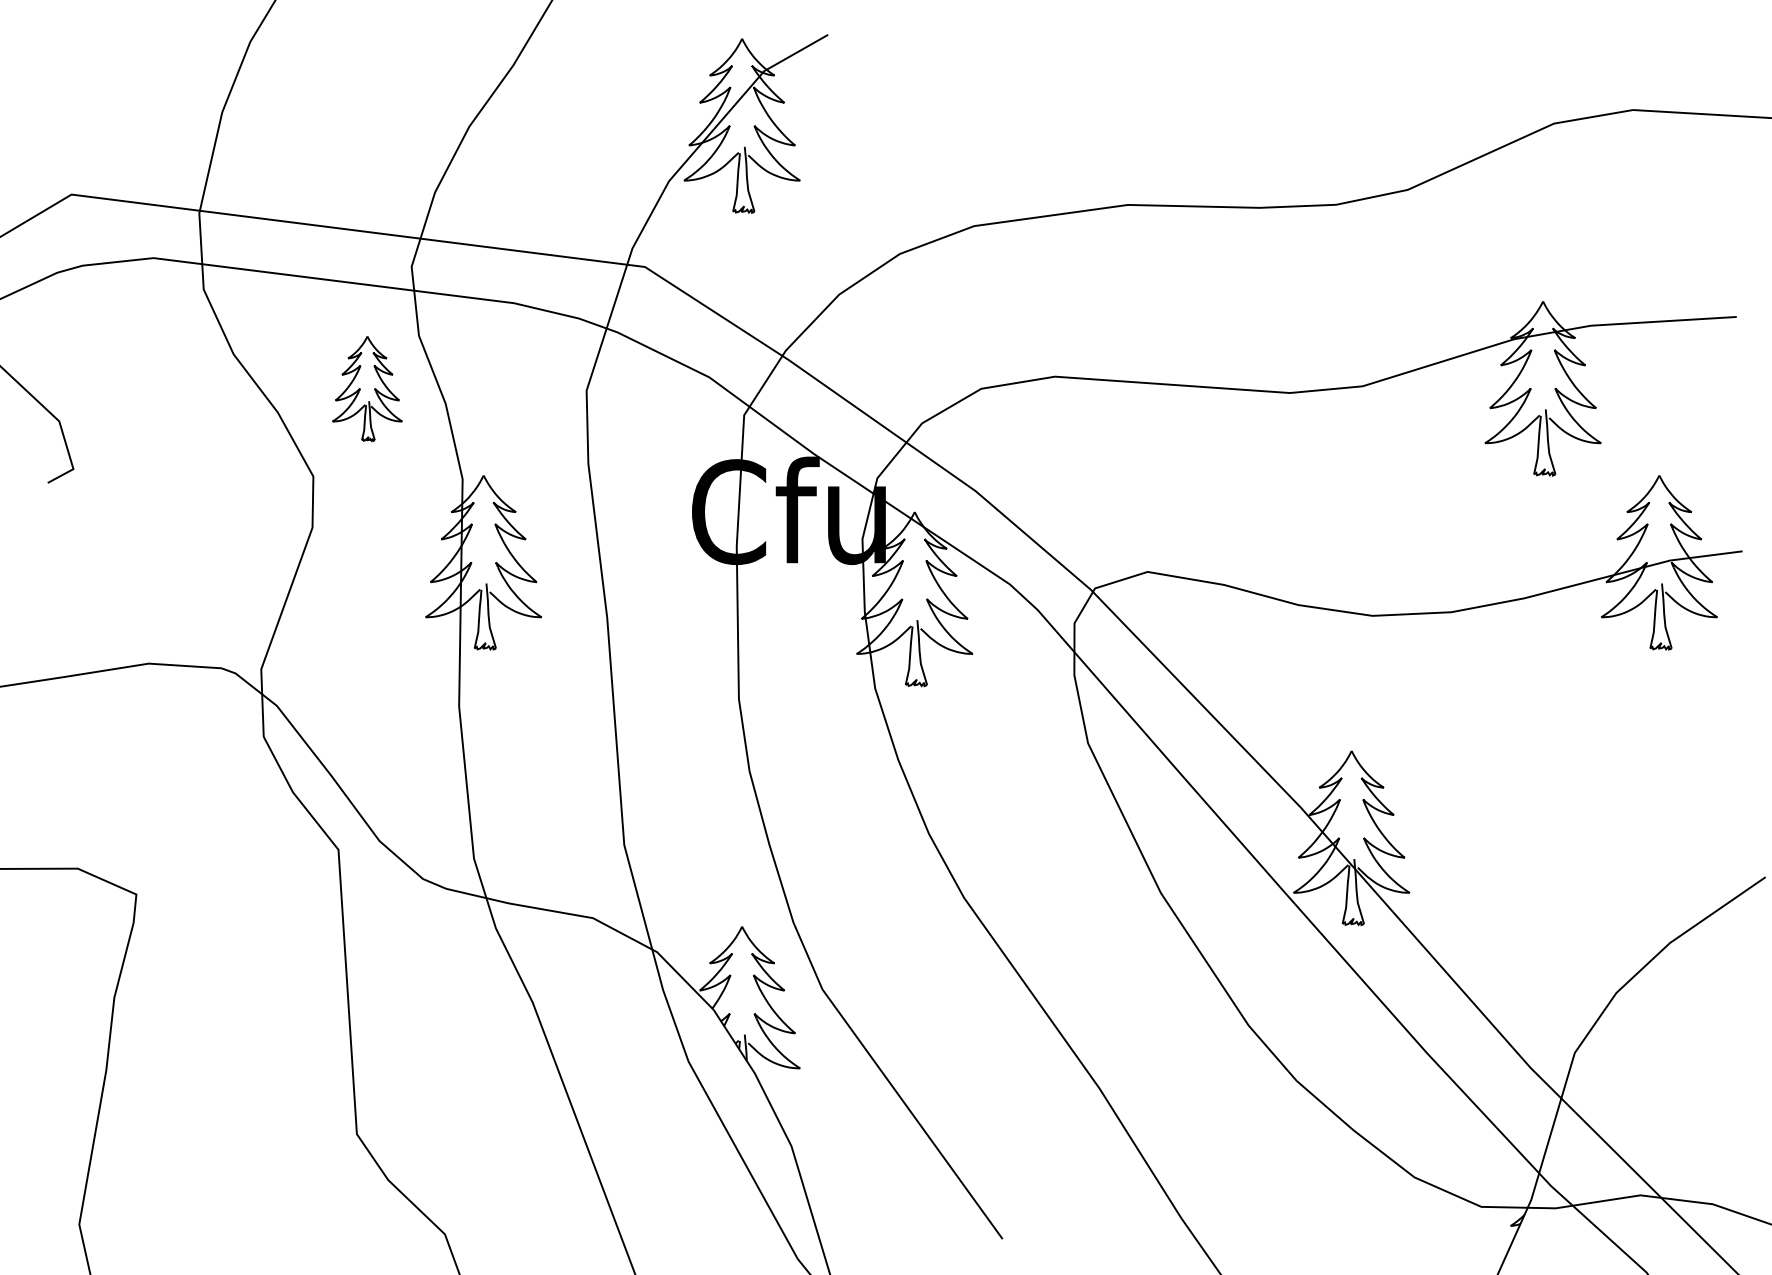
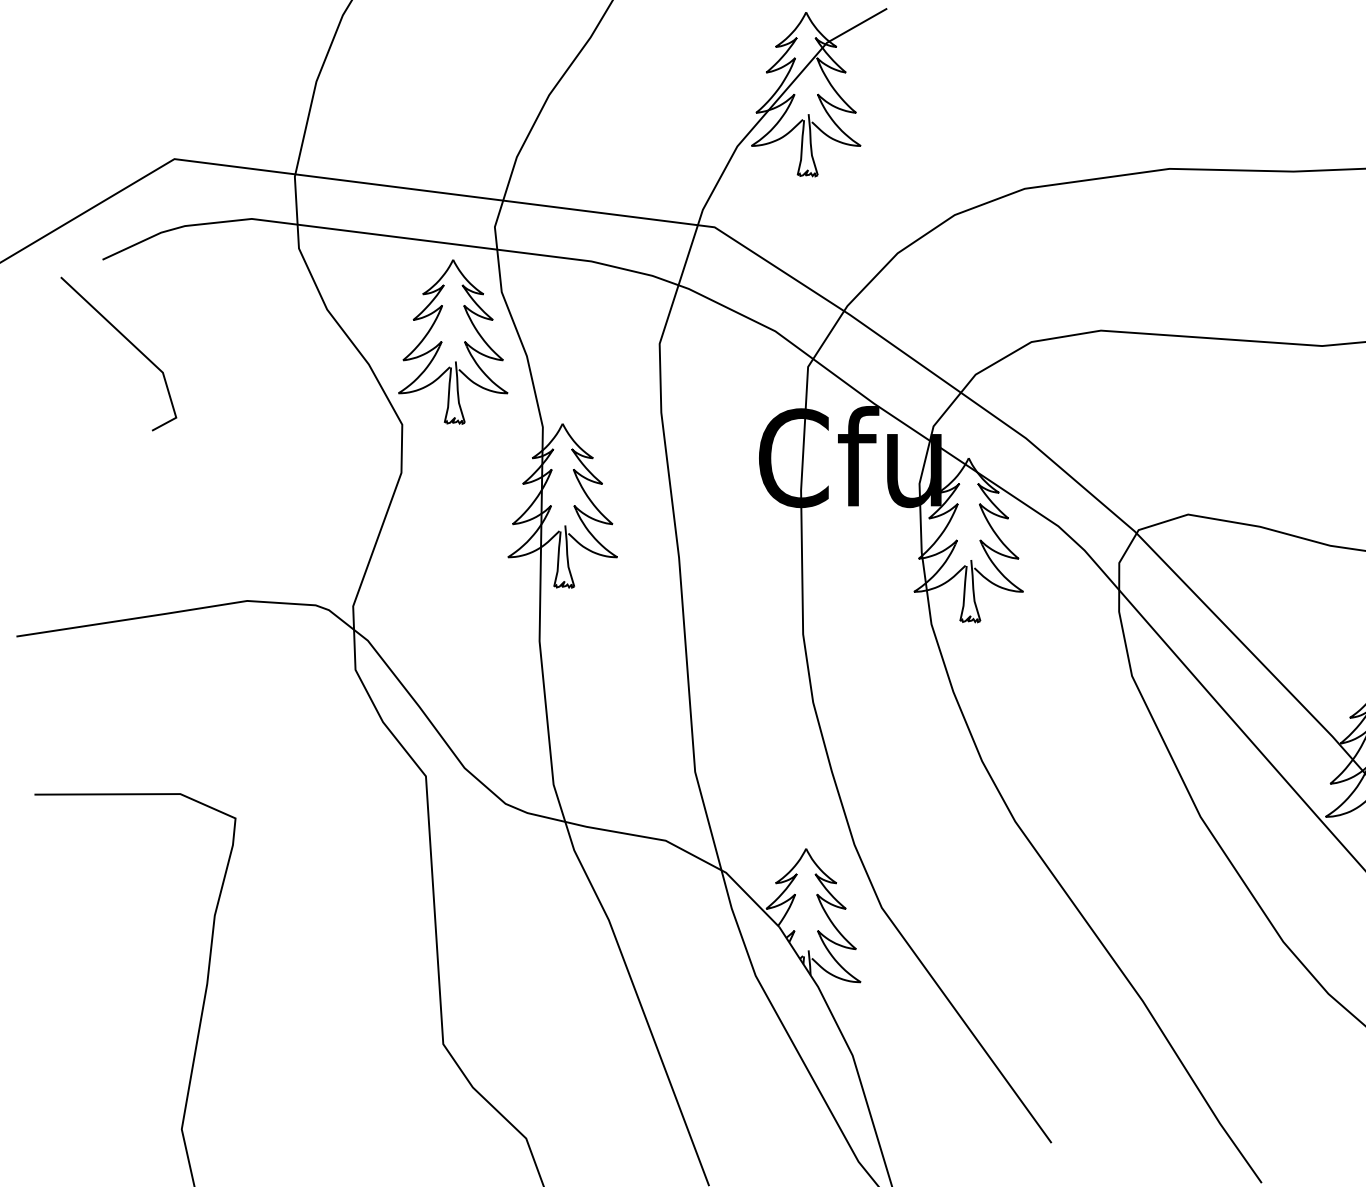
part: (367, 388) -> (453, 341), size x1.67

